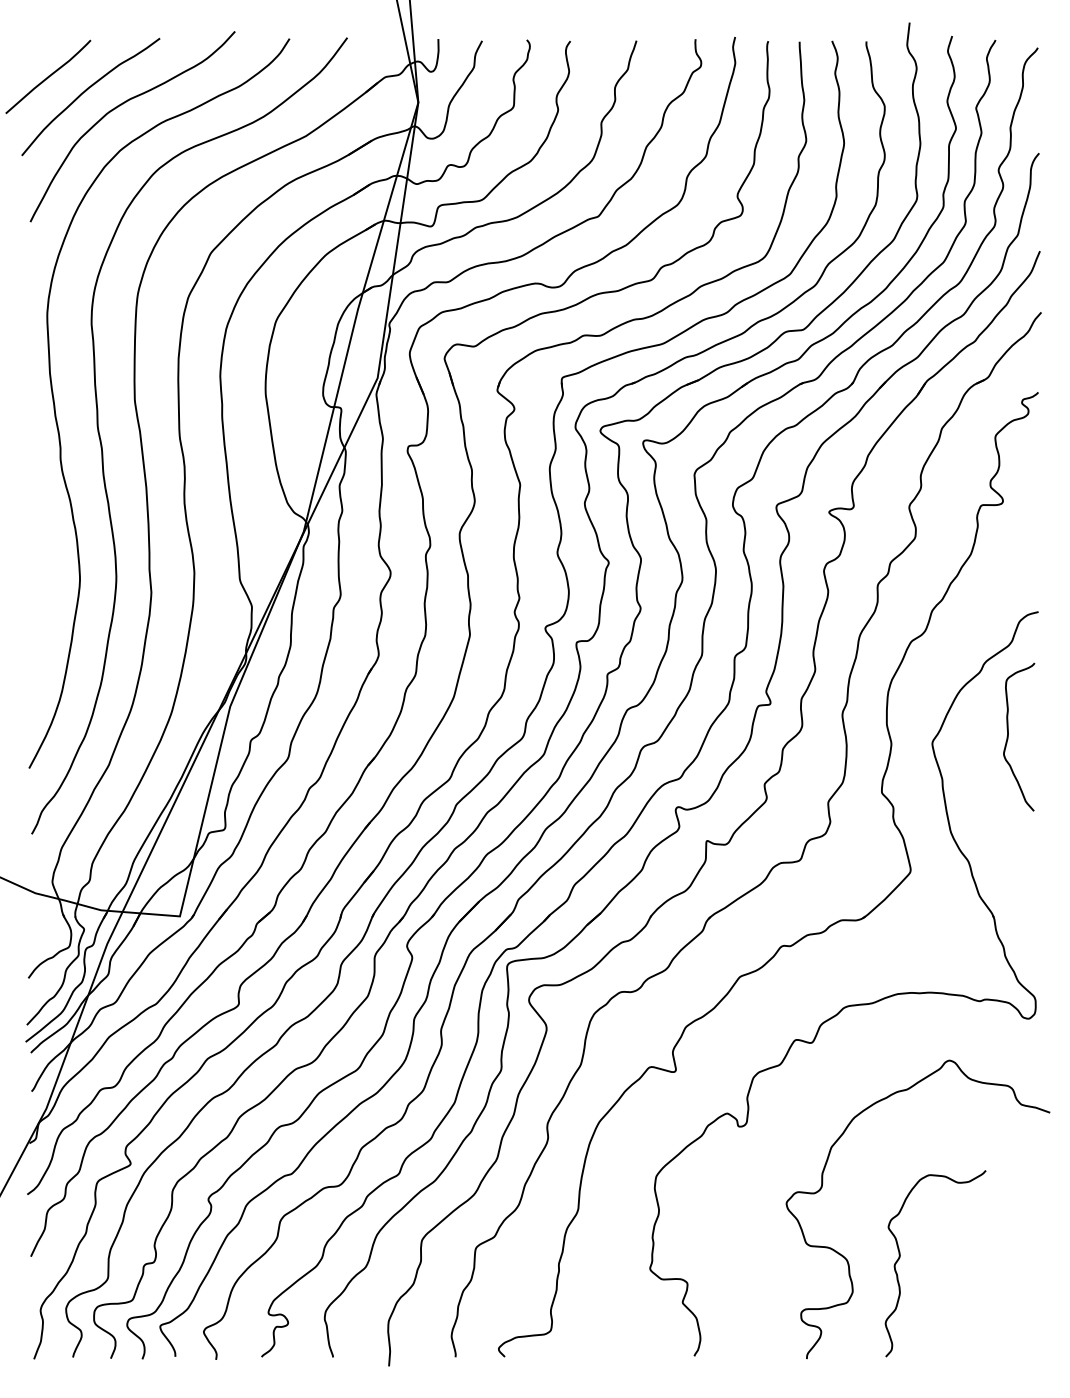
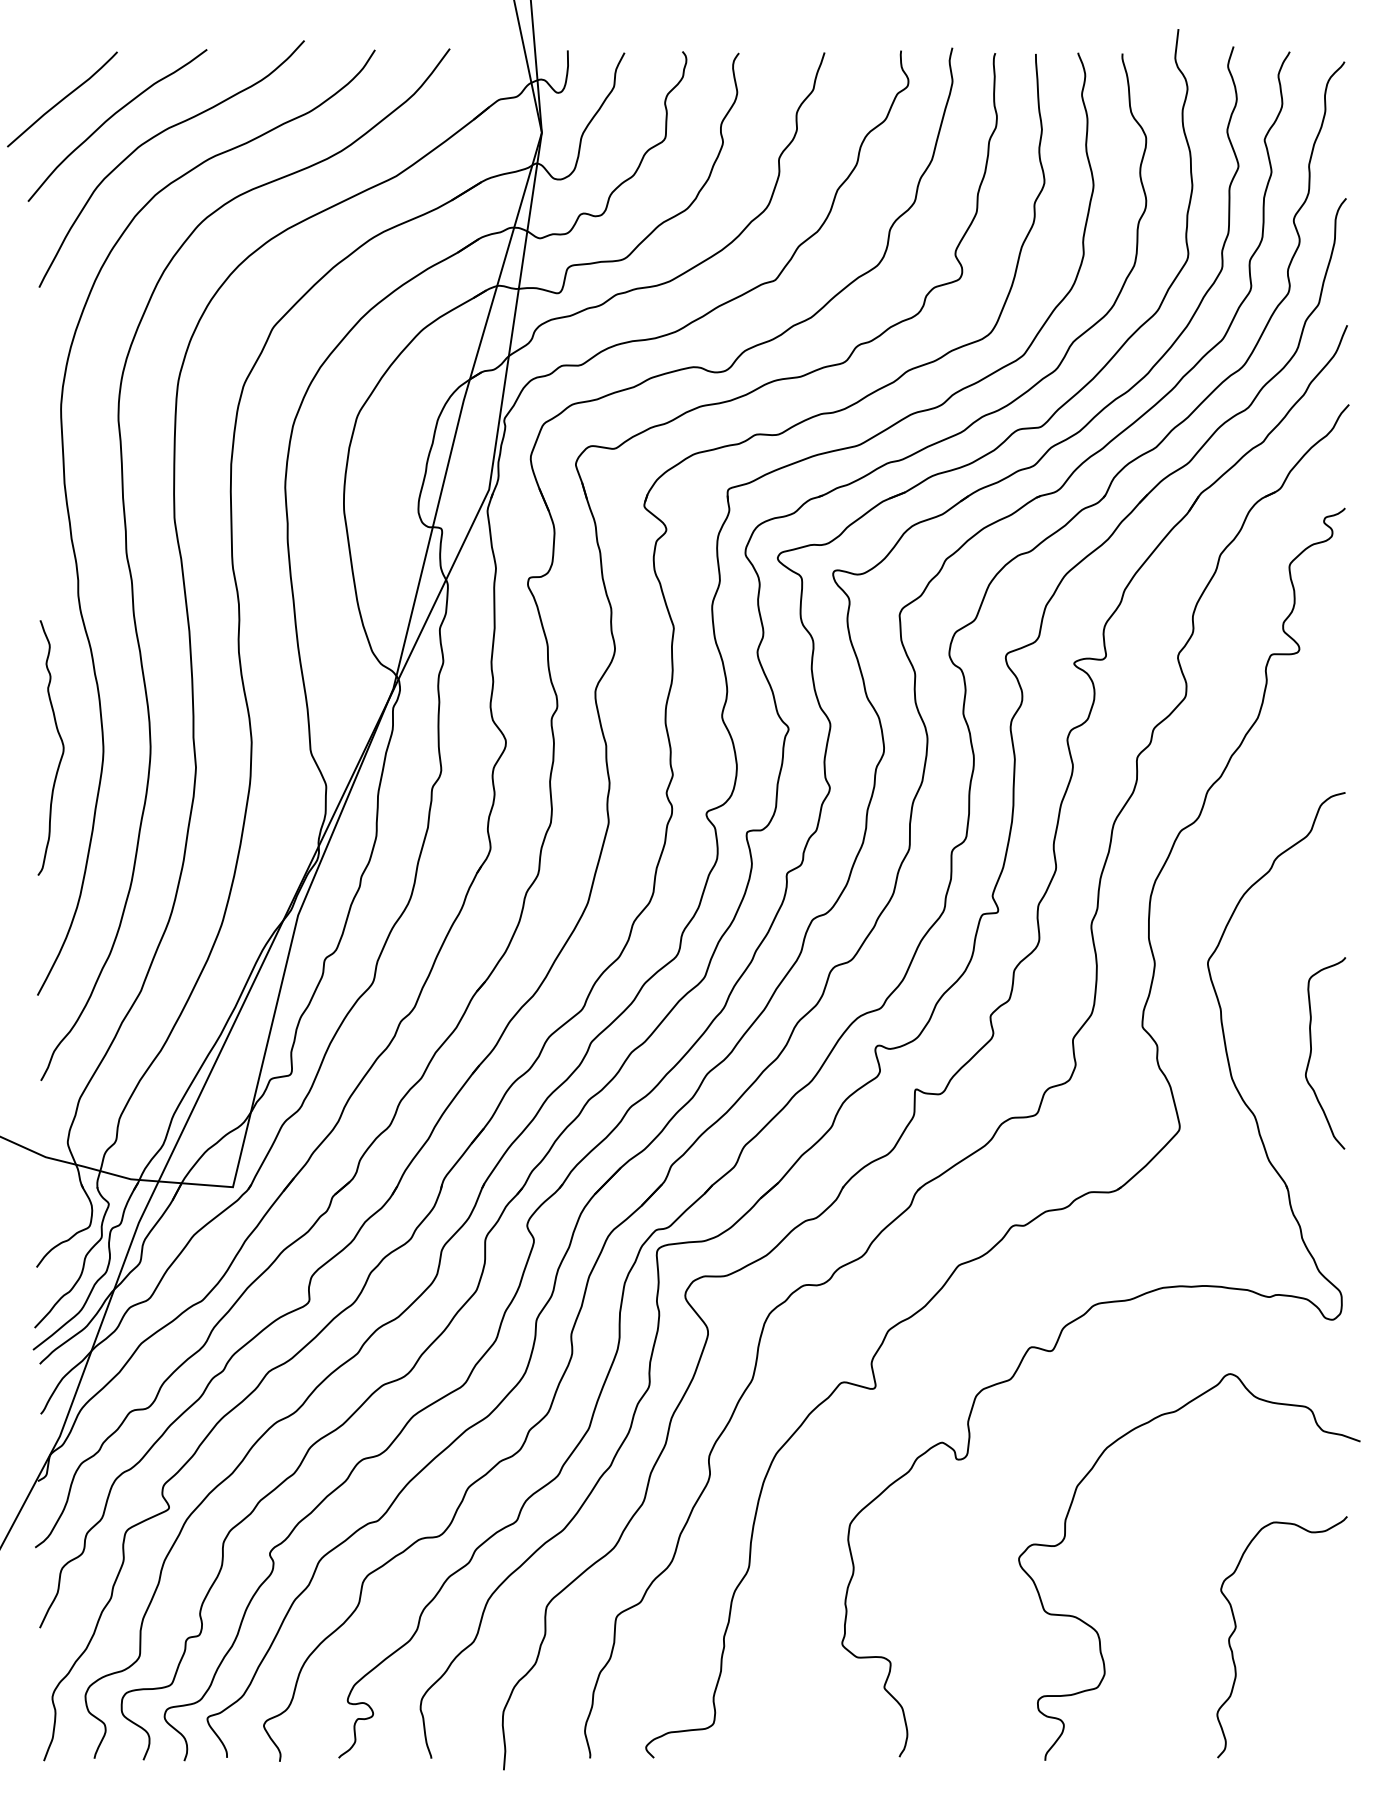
curve: (47, 574) -> (61, 744), added
curve: (1008, 736) -> (1311, 1052), moved
curve: (900, 1257) -> (1236, 1629), moved

